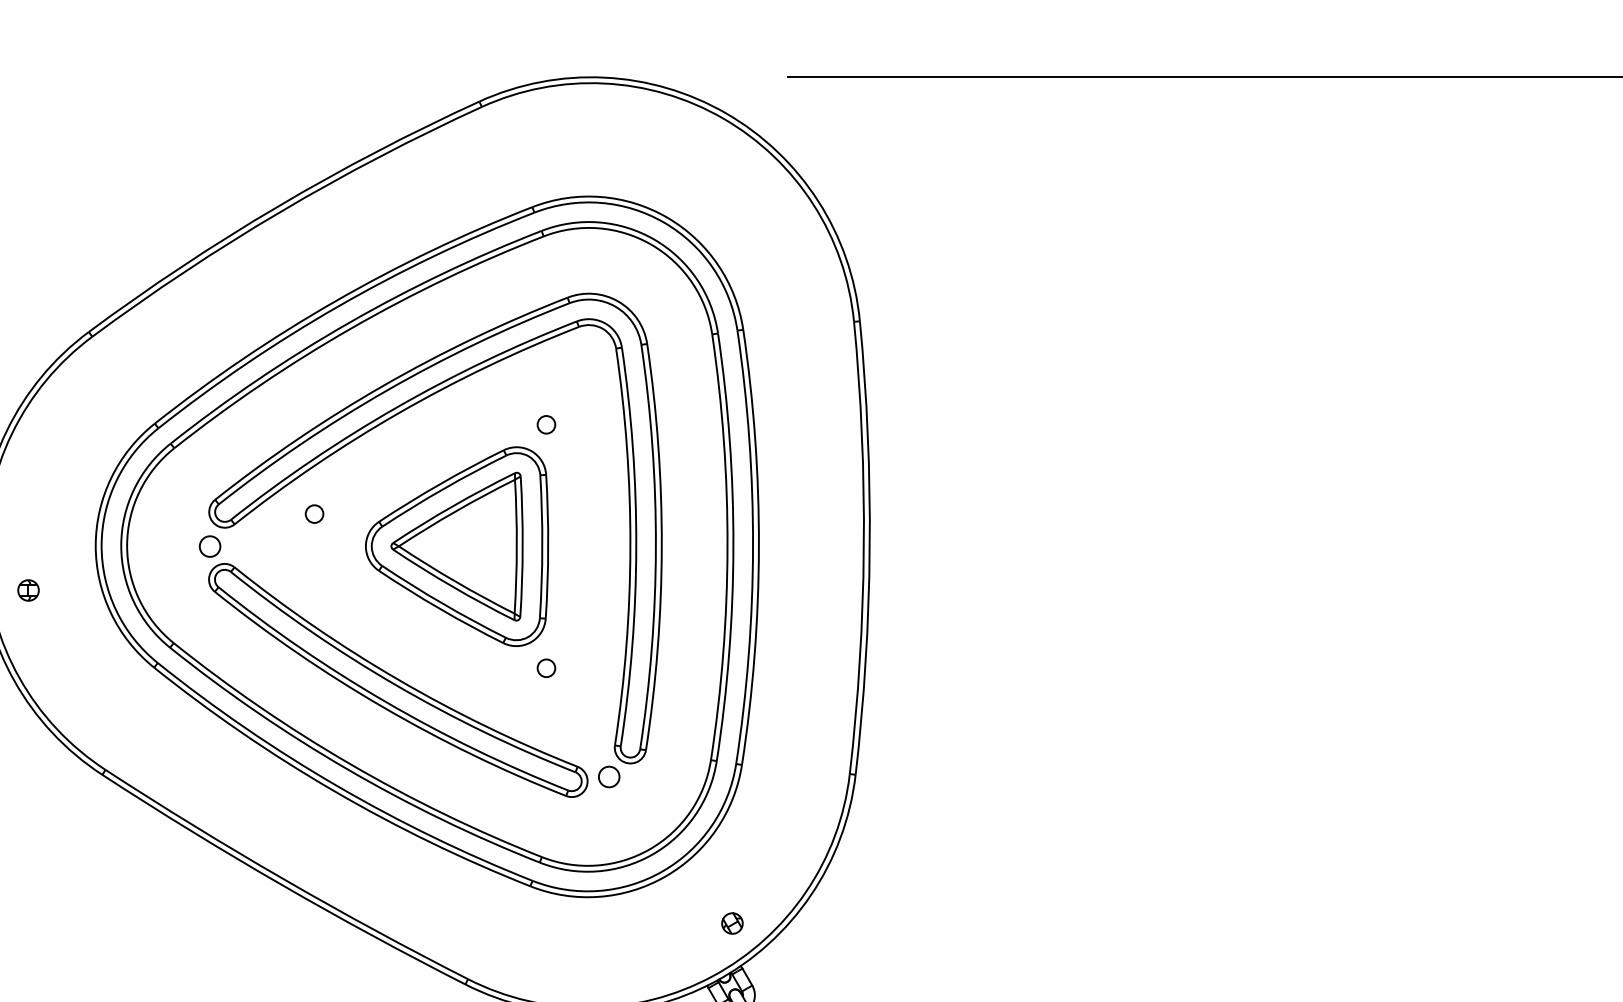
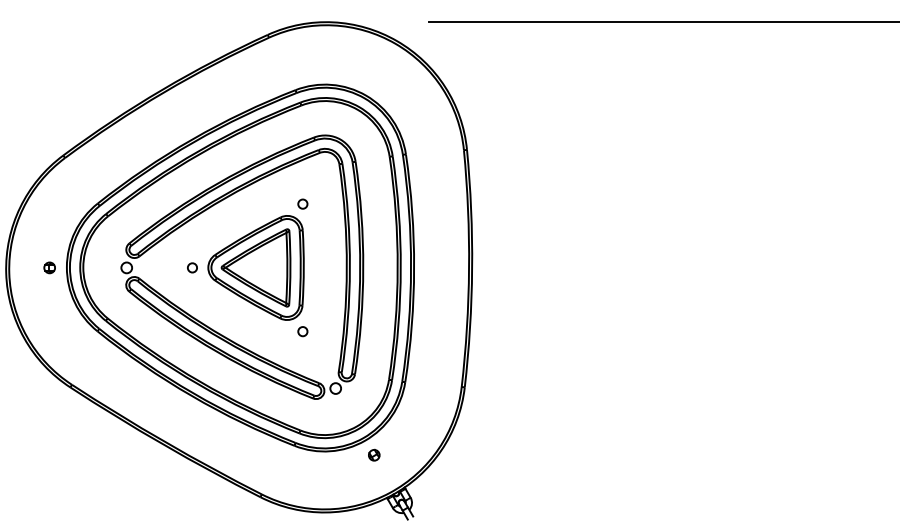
circle: (314, 513) -> (192, 267), moved
part: (28, 589) -> (49, 267), moved
part: (732, 922) -> (374, 454), moved

